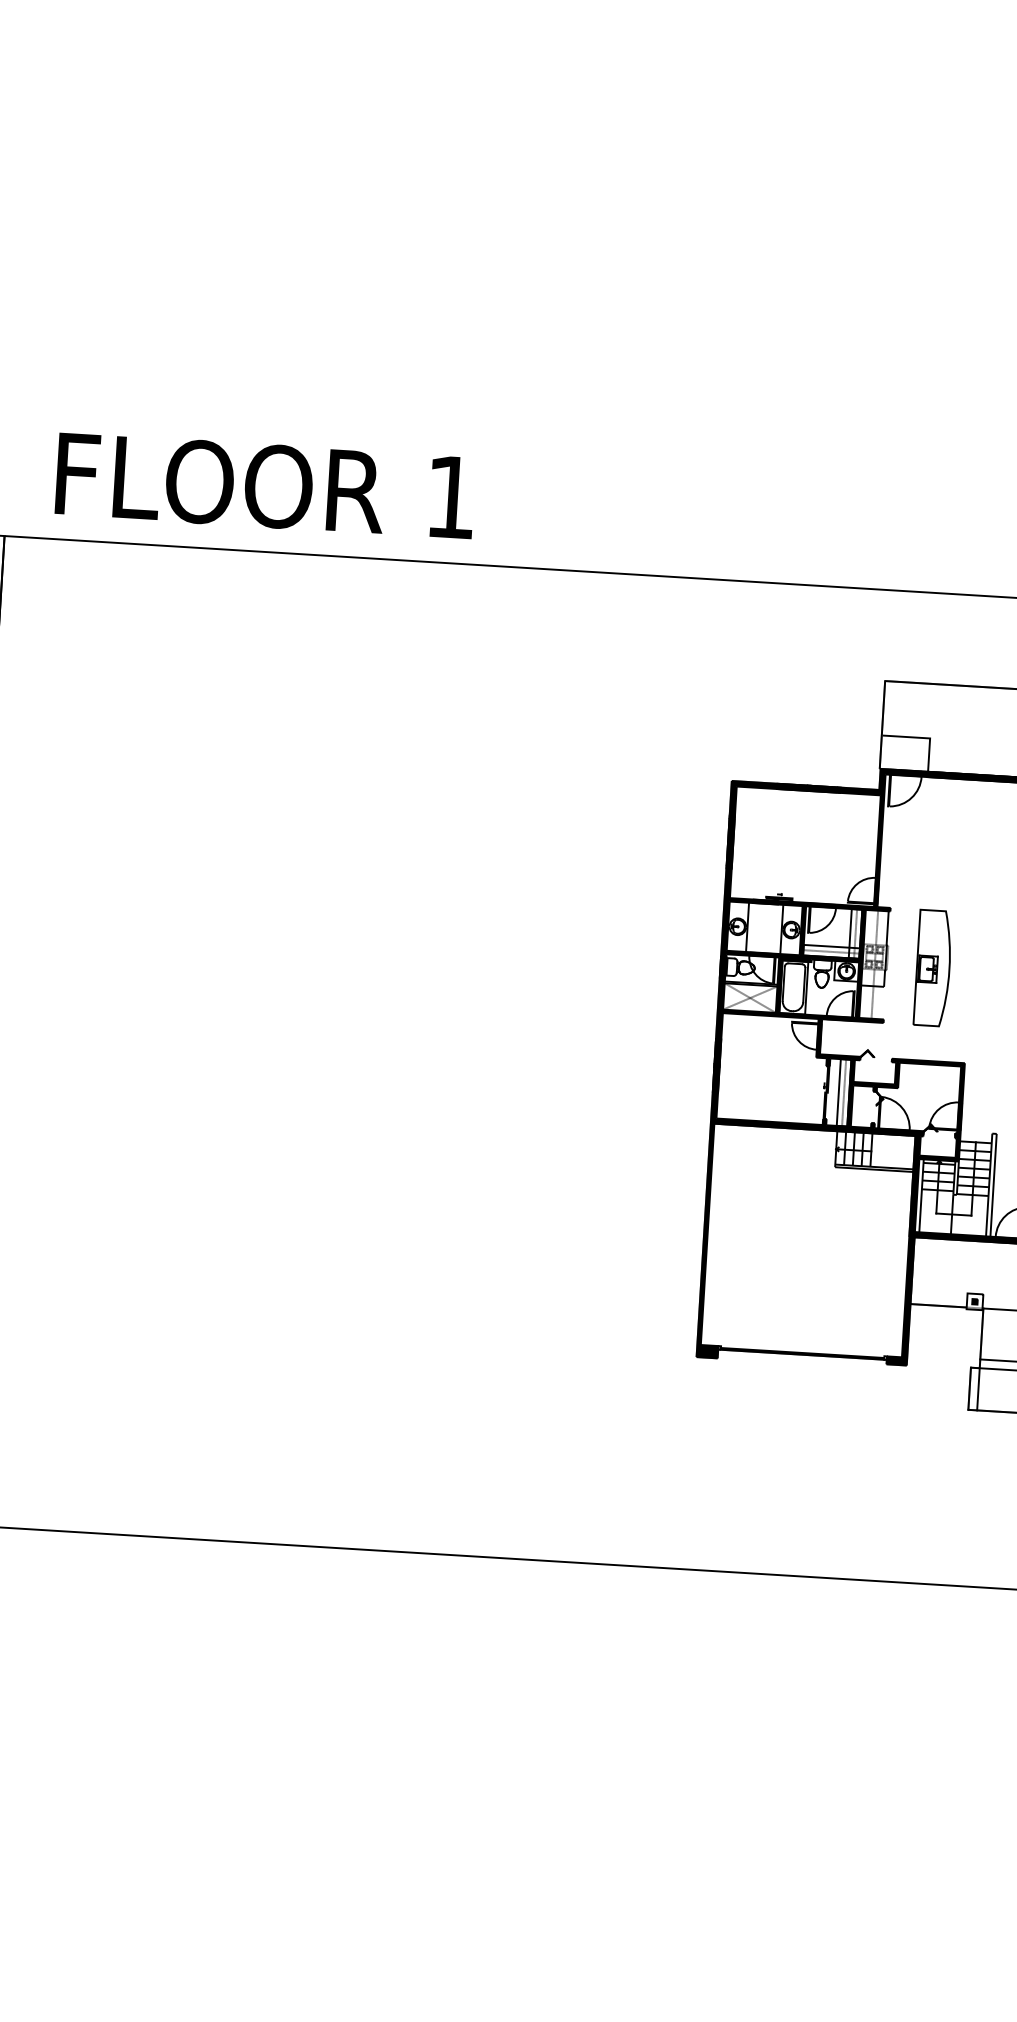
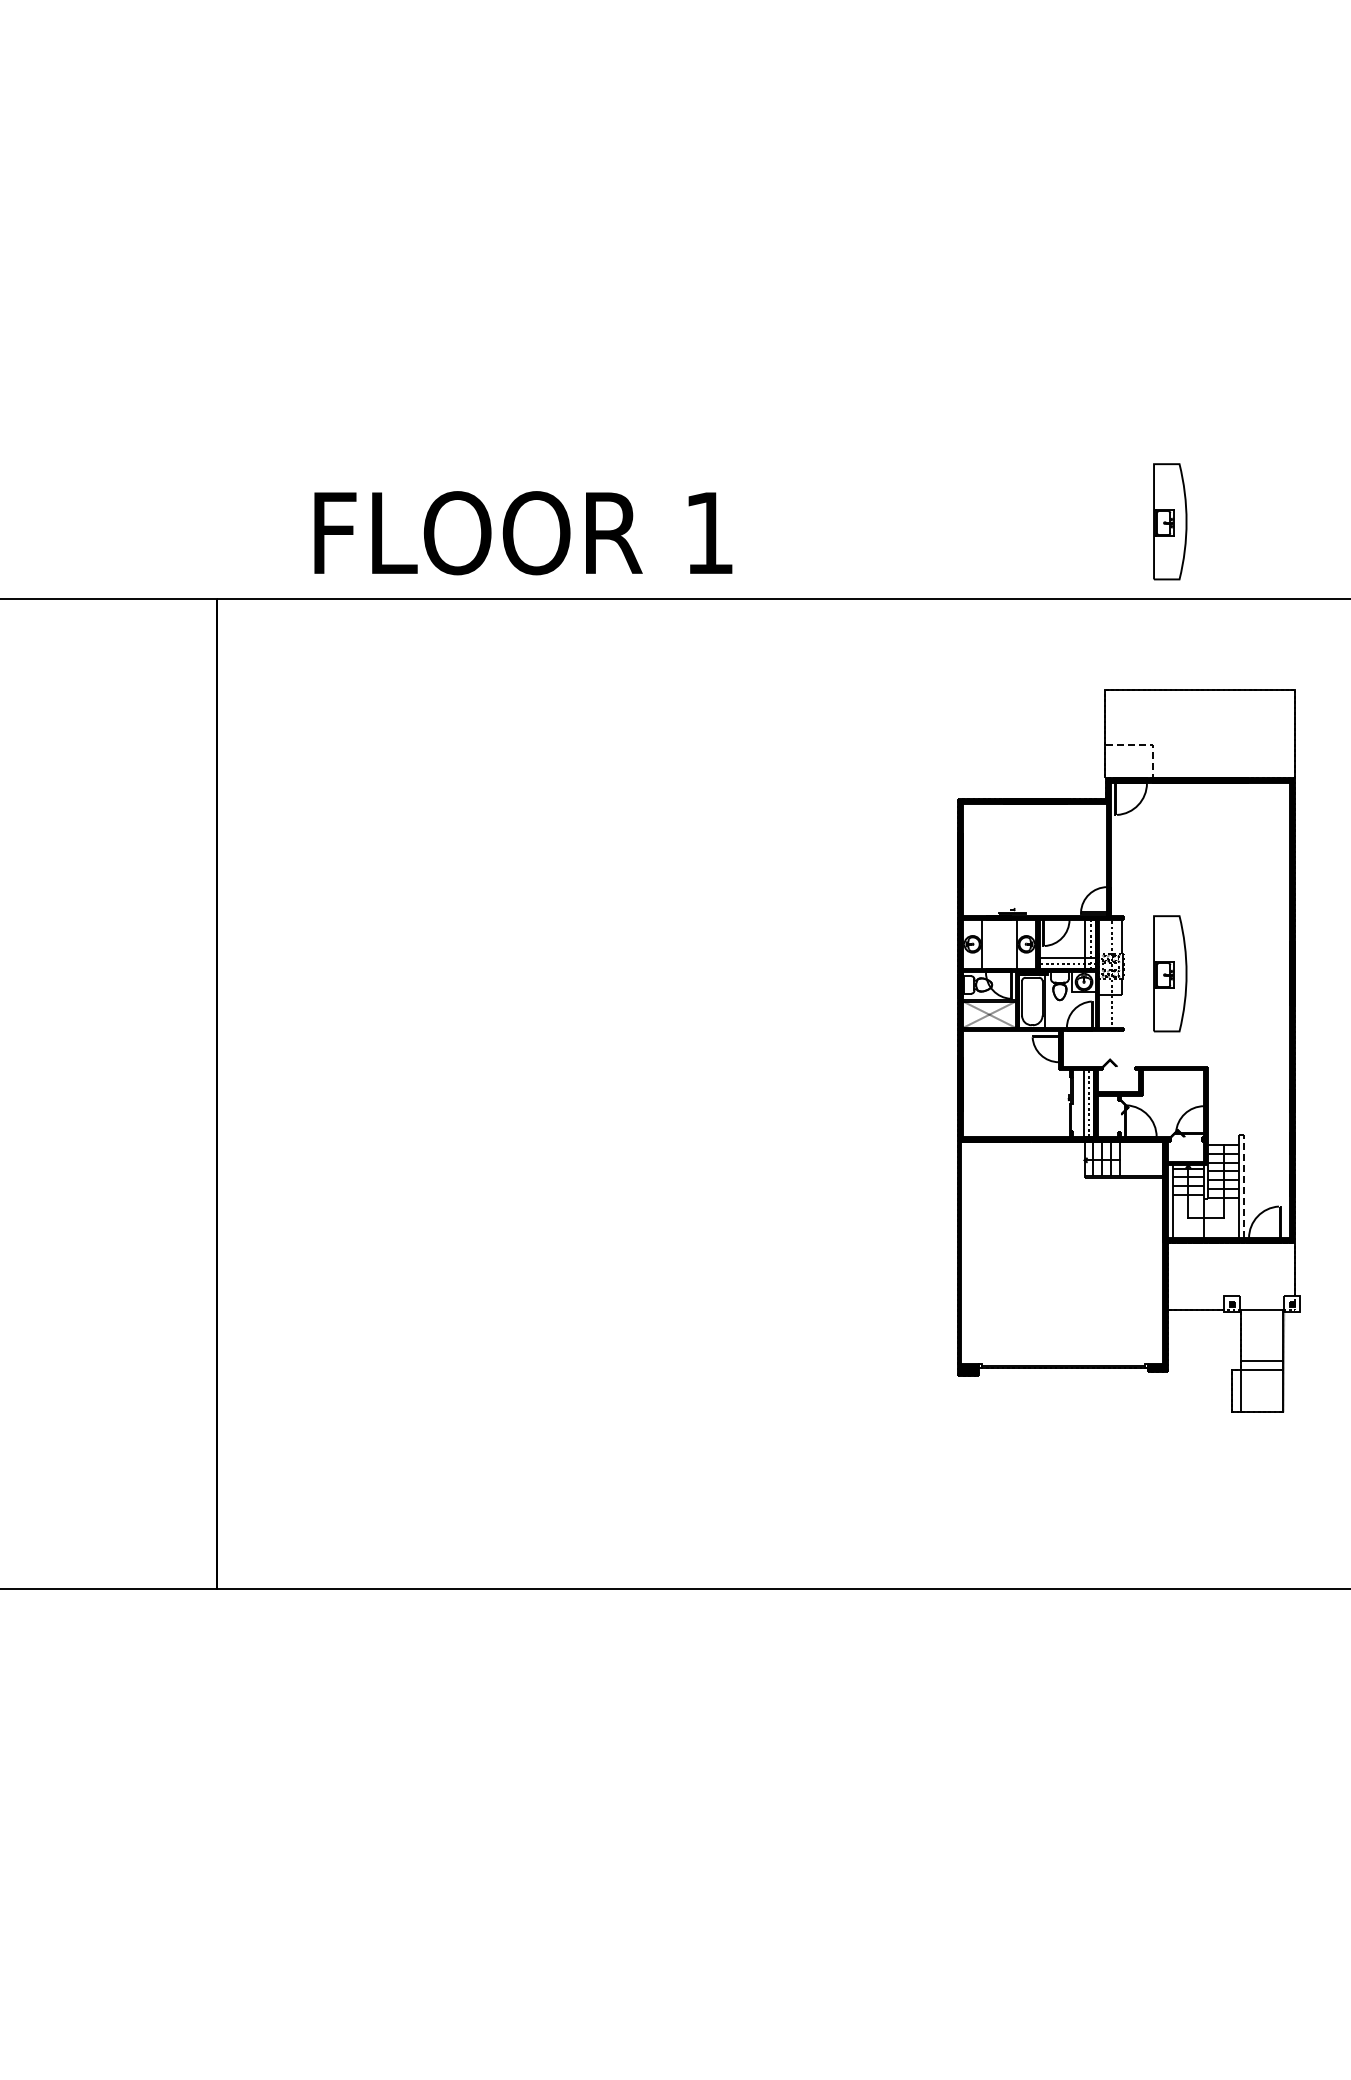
text: (265, 486) -> (523, 533), moved
part: (961, 516) -> (1170, 521), added
line: (924, 738) -> (1147, 744), solid -> dashed
line: (993, 1185) -> (1243, 1186), solid -> dashed

